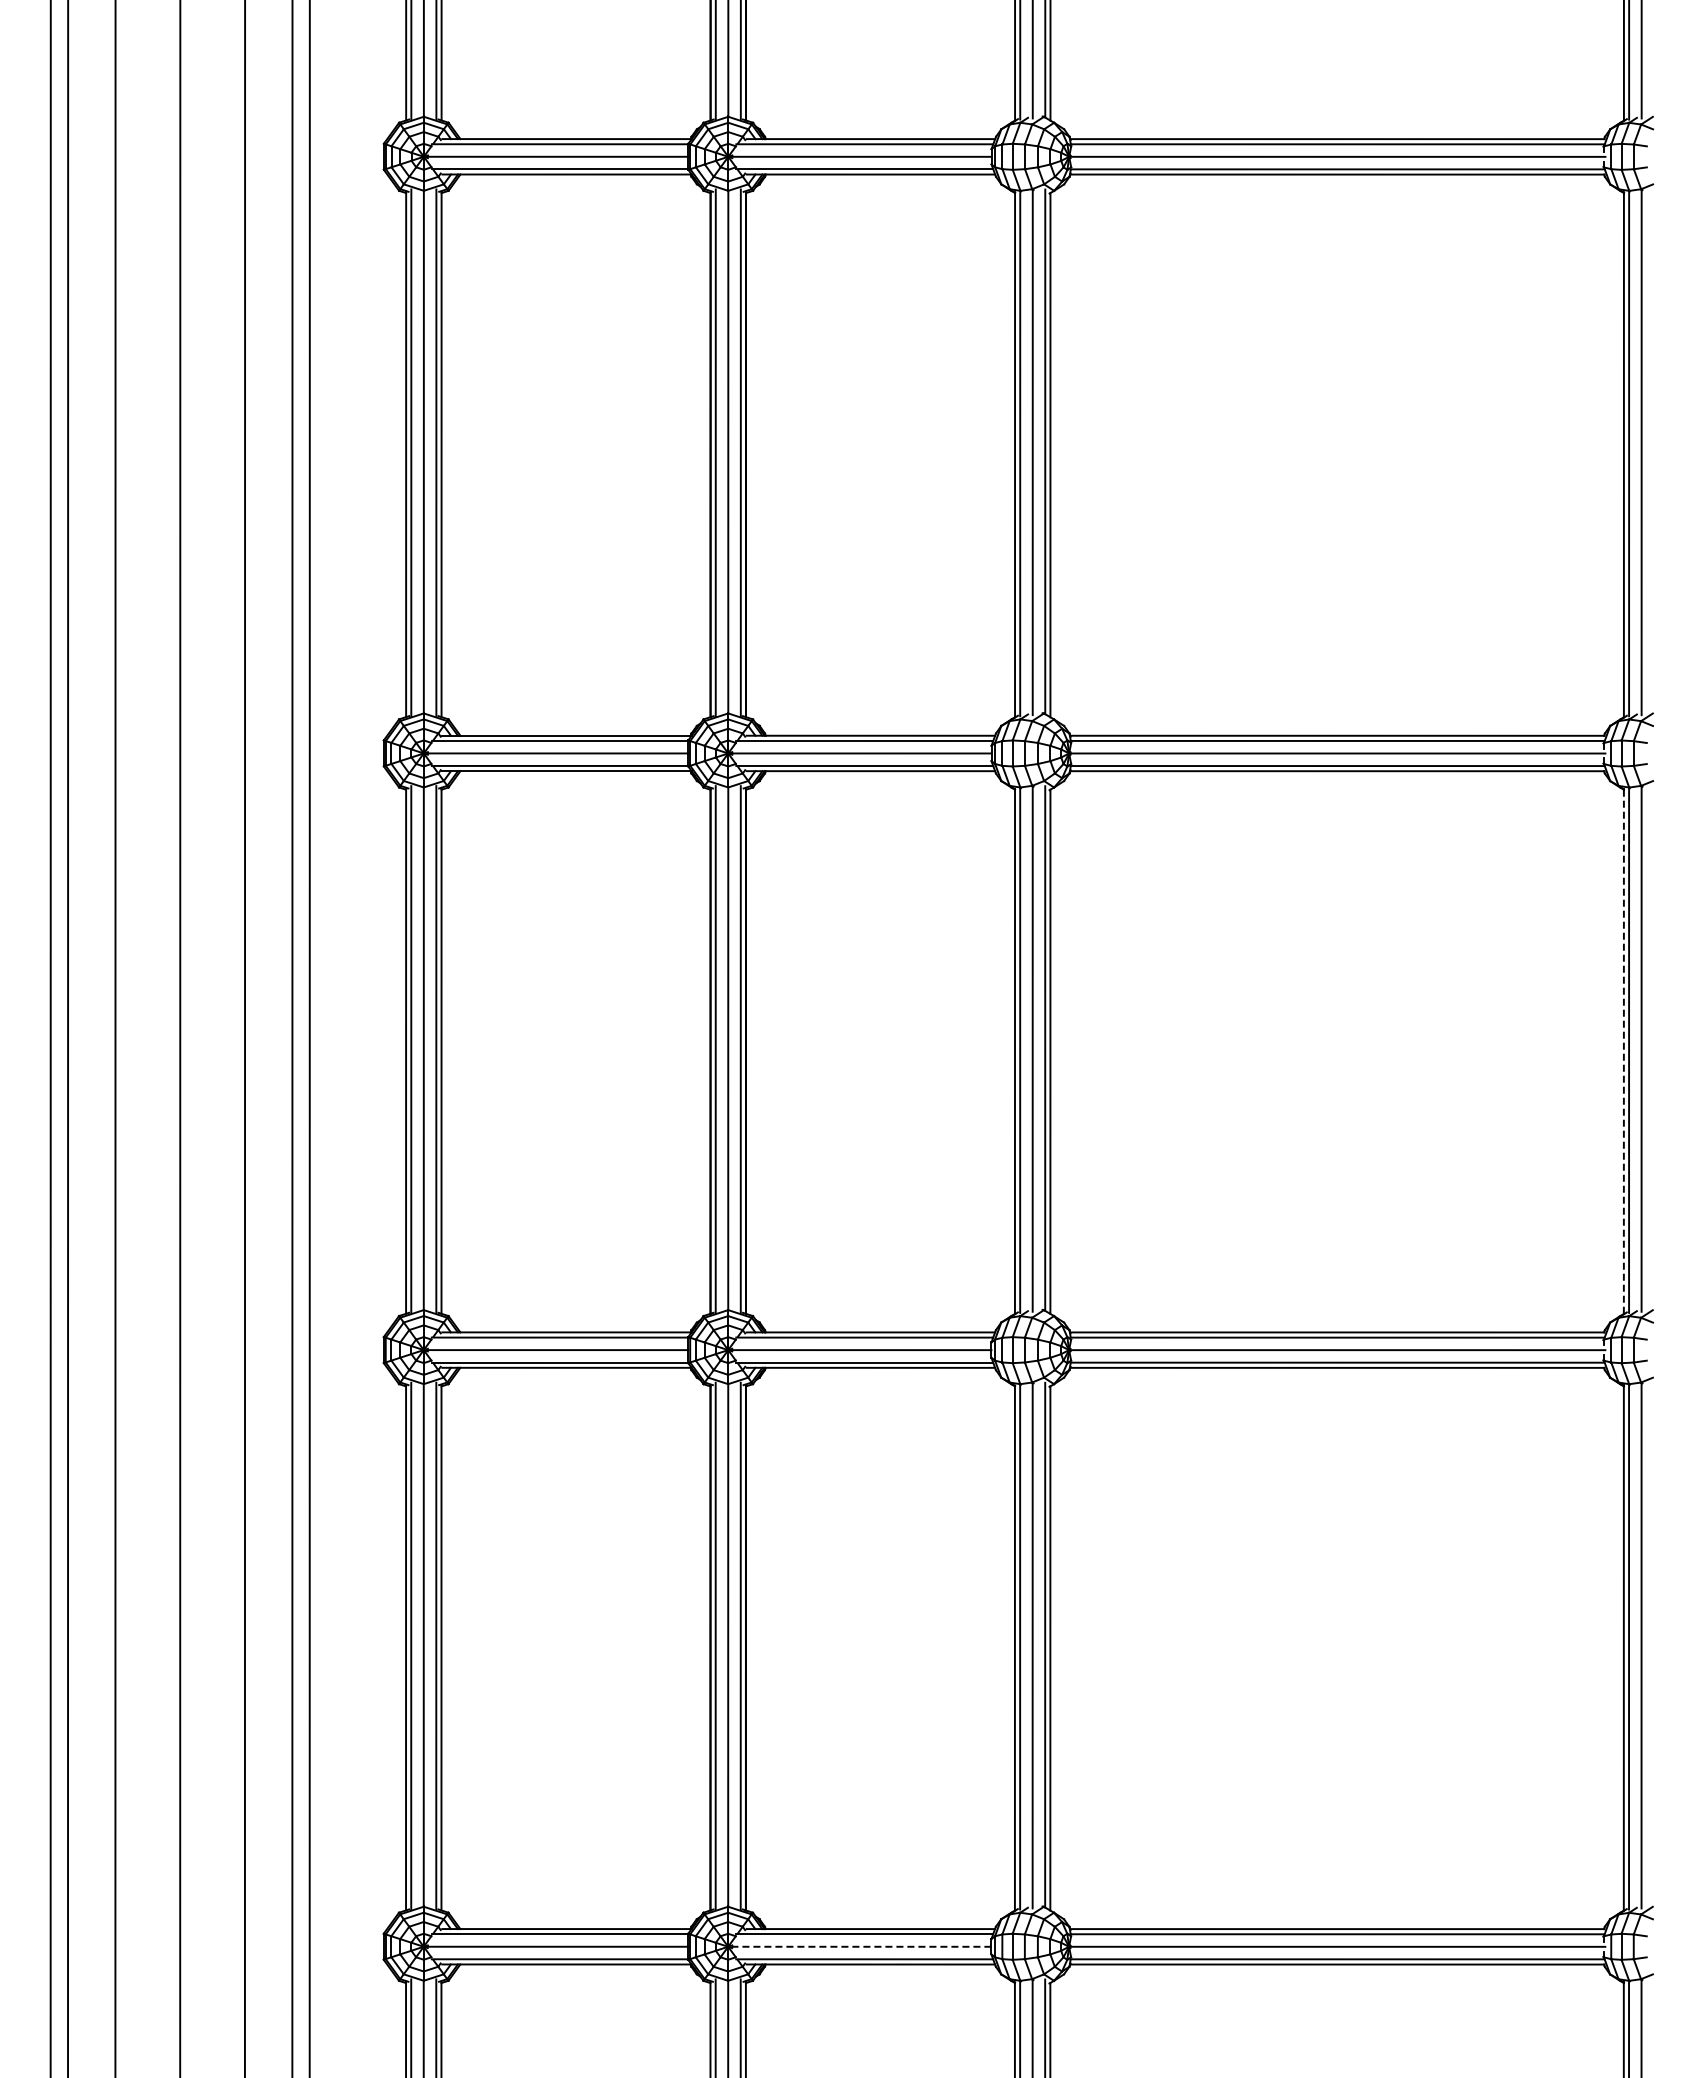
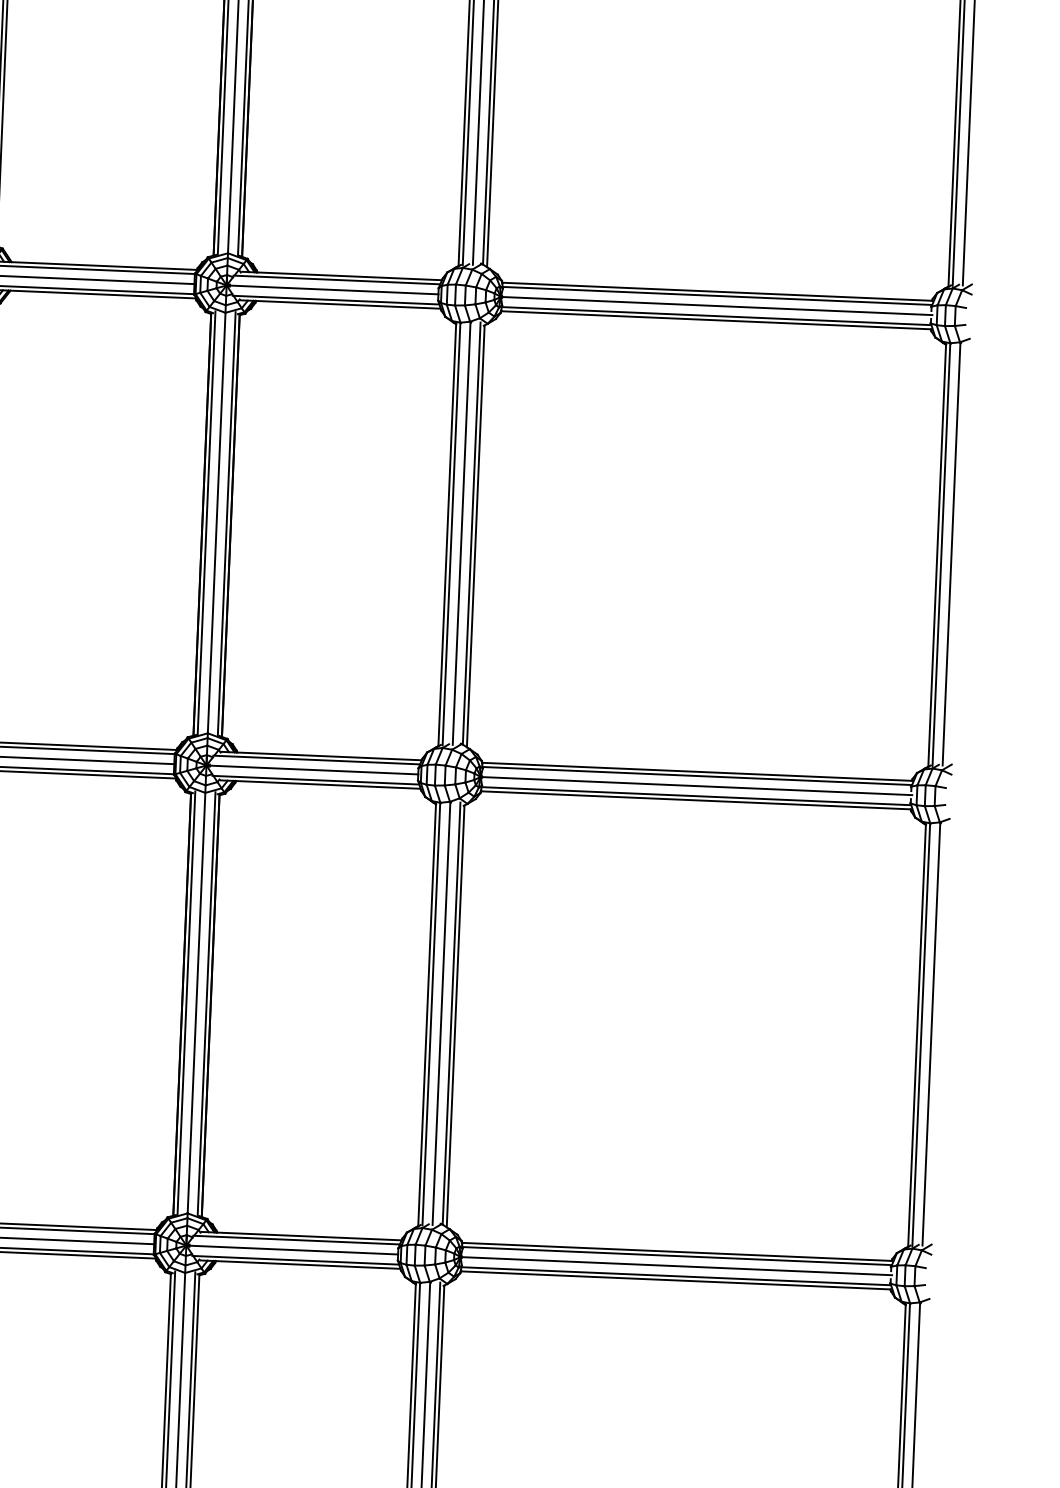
line: (1623, 1052) -> (936, 556), dashed -> solid
line: (861, 1946) -> (293, 1249), dashed -> solid

